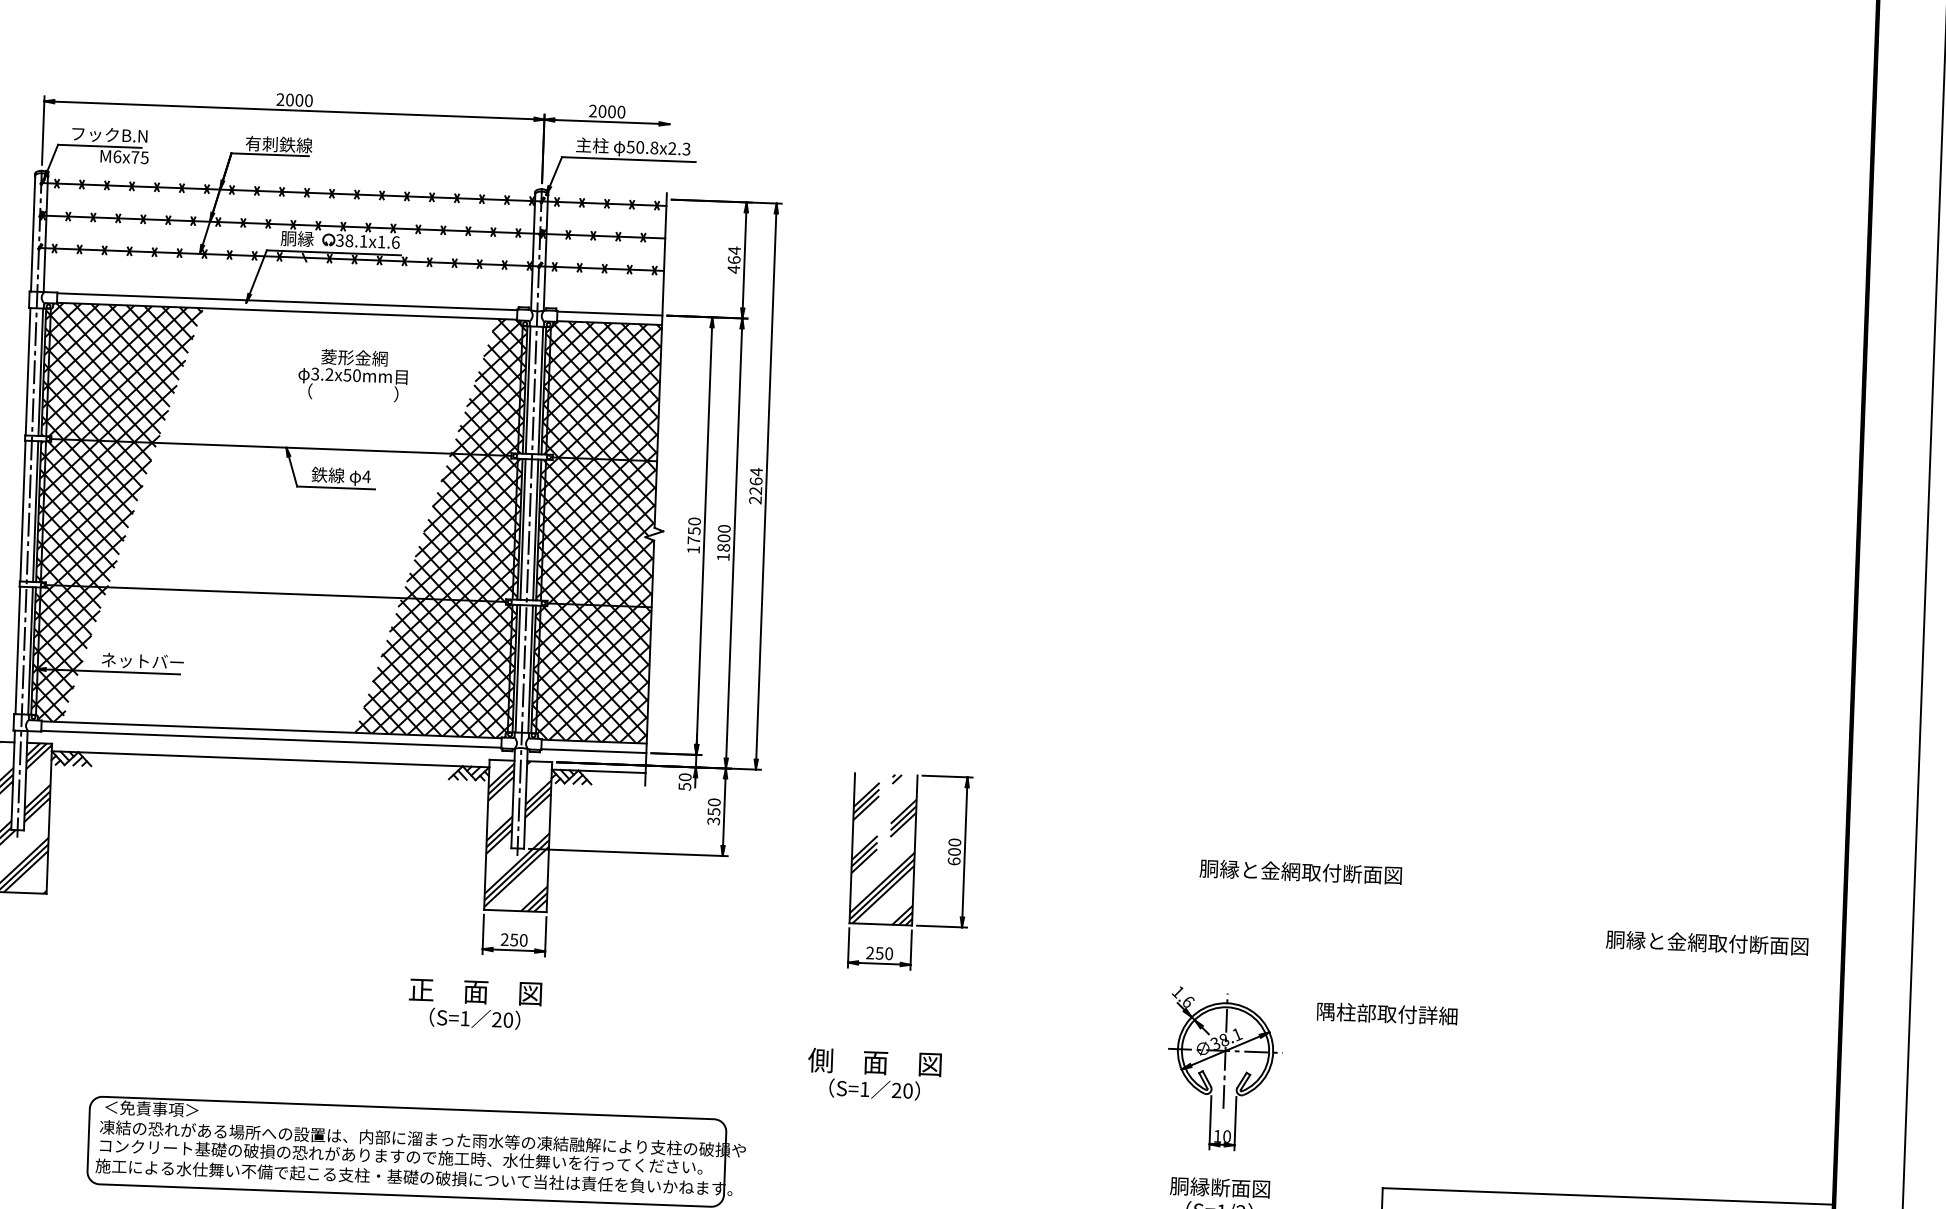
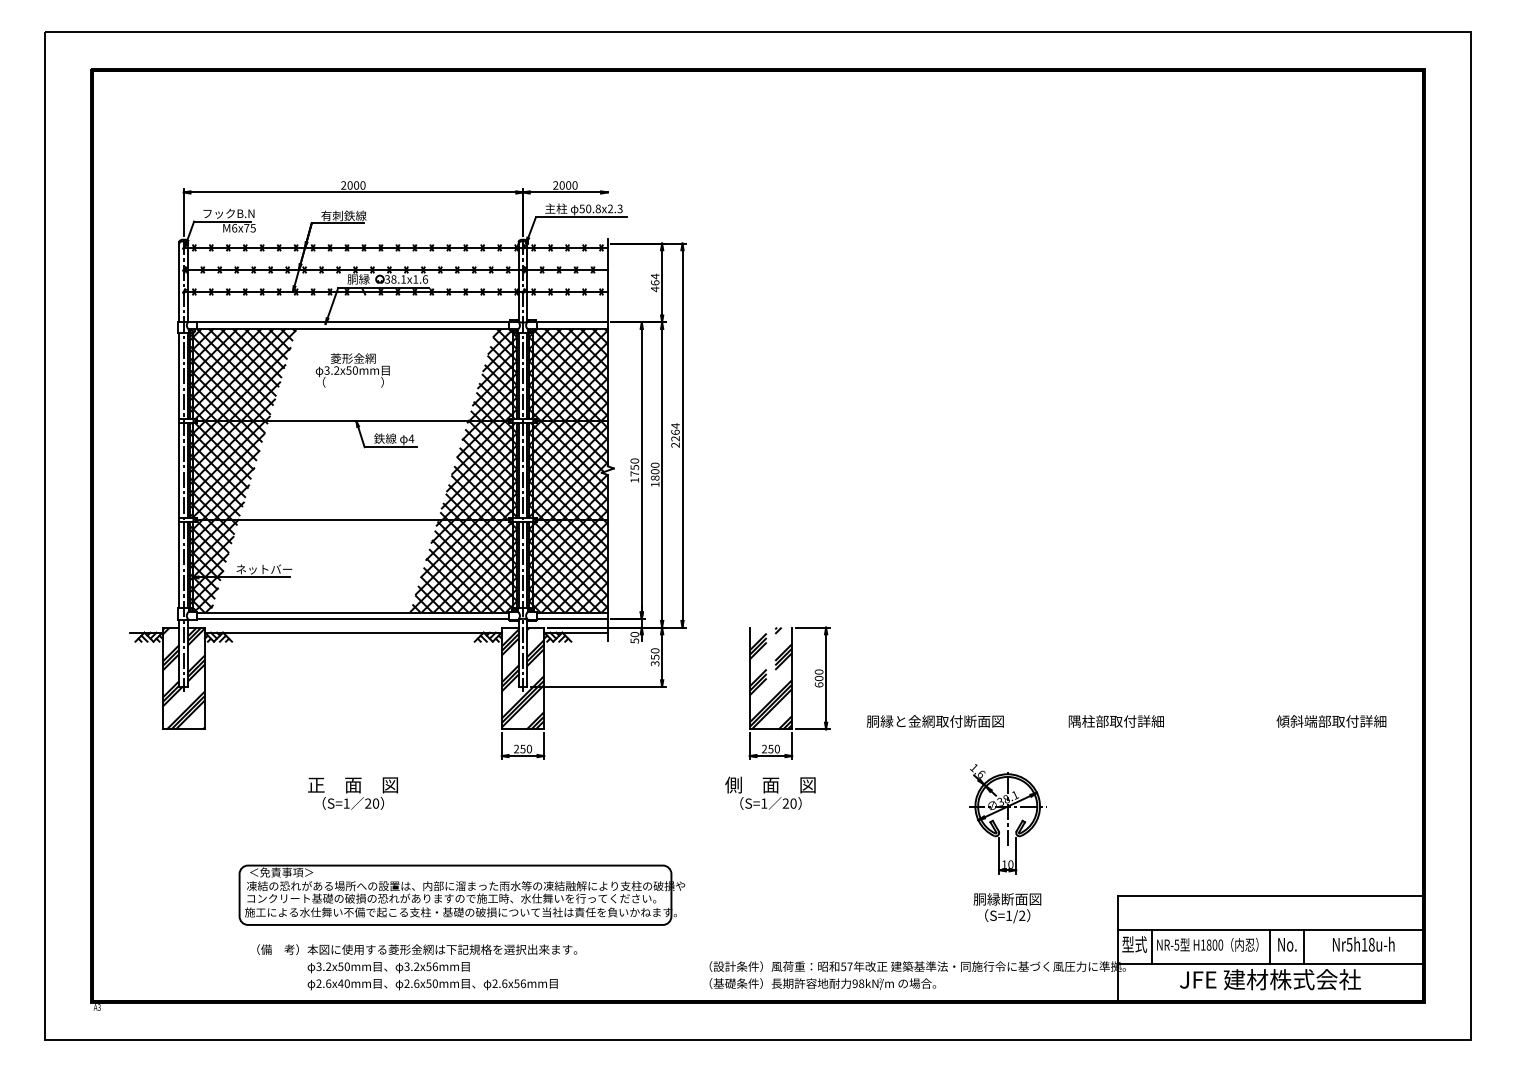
text: (352, 375) -> (352, 370), moved
text: (1299, 872) -> (934, 721), moved
text: (1707, 943) -> (1331, 721), 胴縁と金網取付断面図 -> 傾斜端部取付詳細
text: (474, 1004) -> (352, 793), moved
text: (1385, 1013) -> (1115, 721), moved
text: (874, 1073) -> (770, 792), moved

